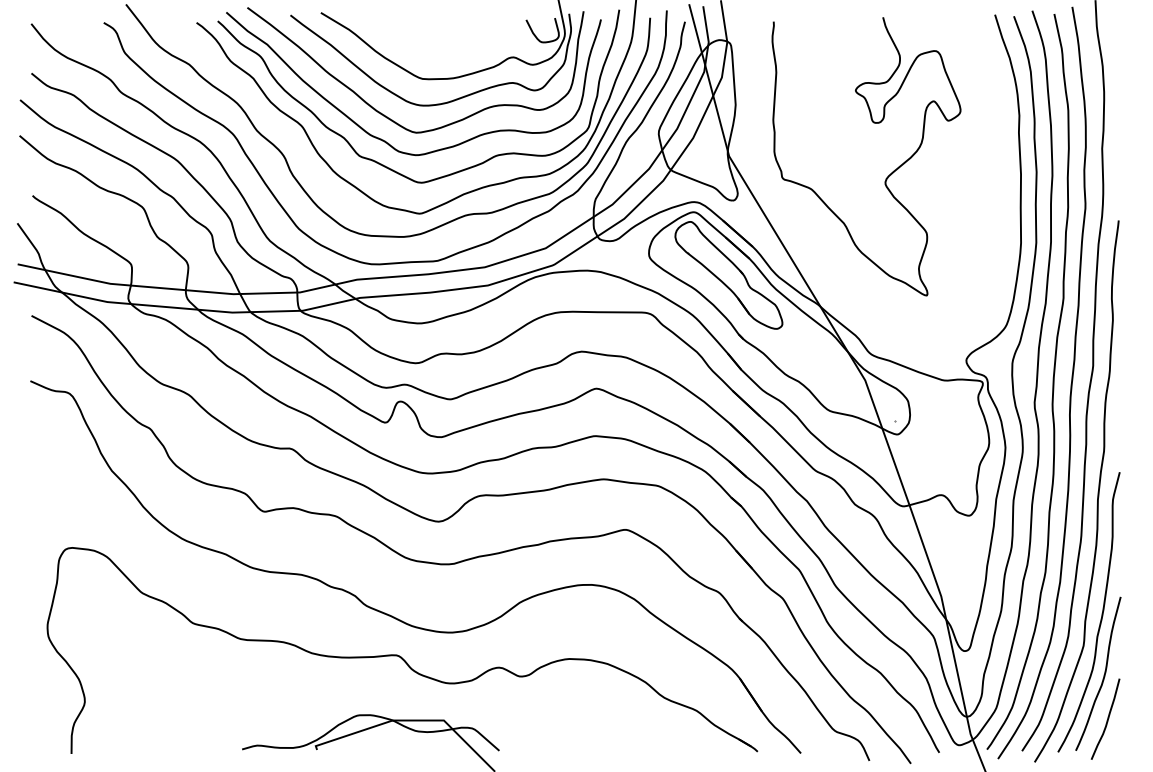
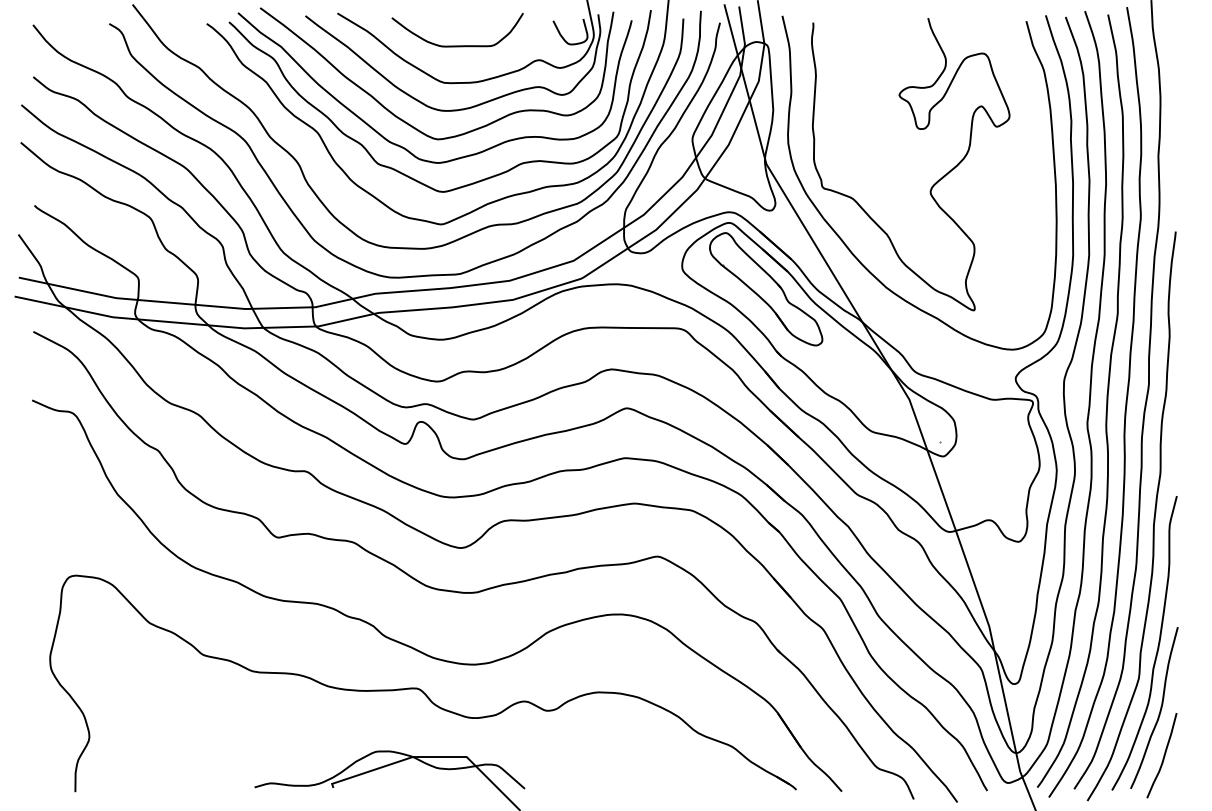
curve: (435, 43) -> (457, 45), added
curve: (805, 232) -> (846, 244), added

